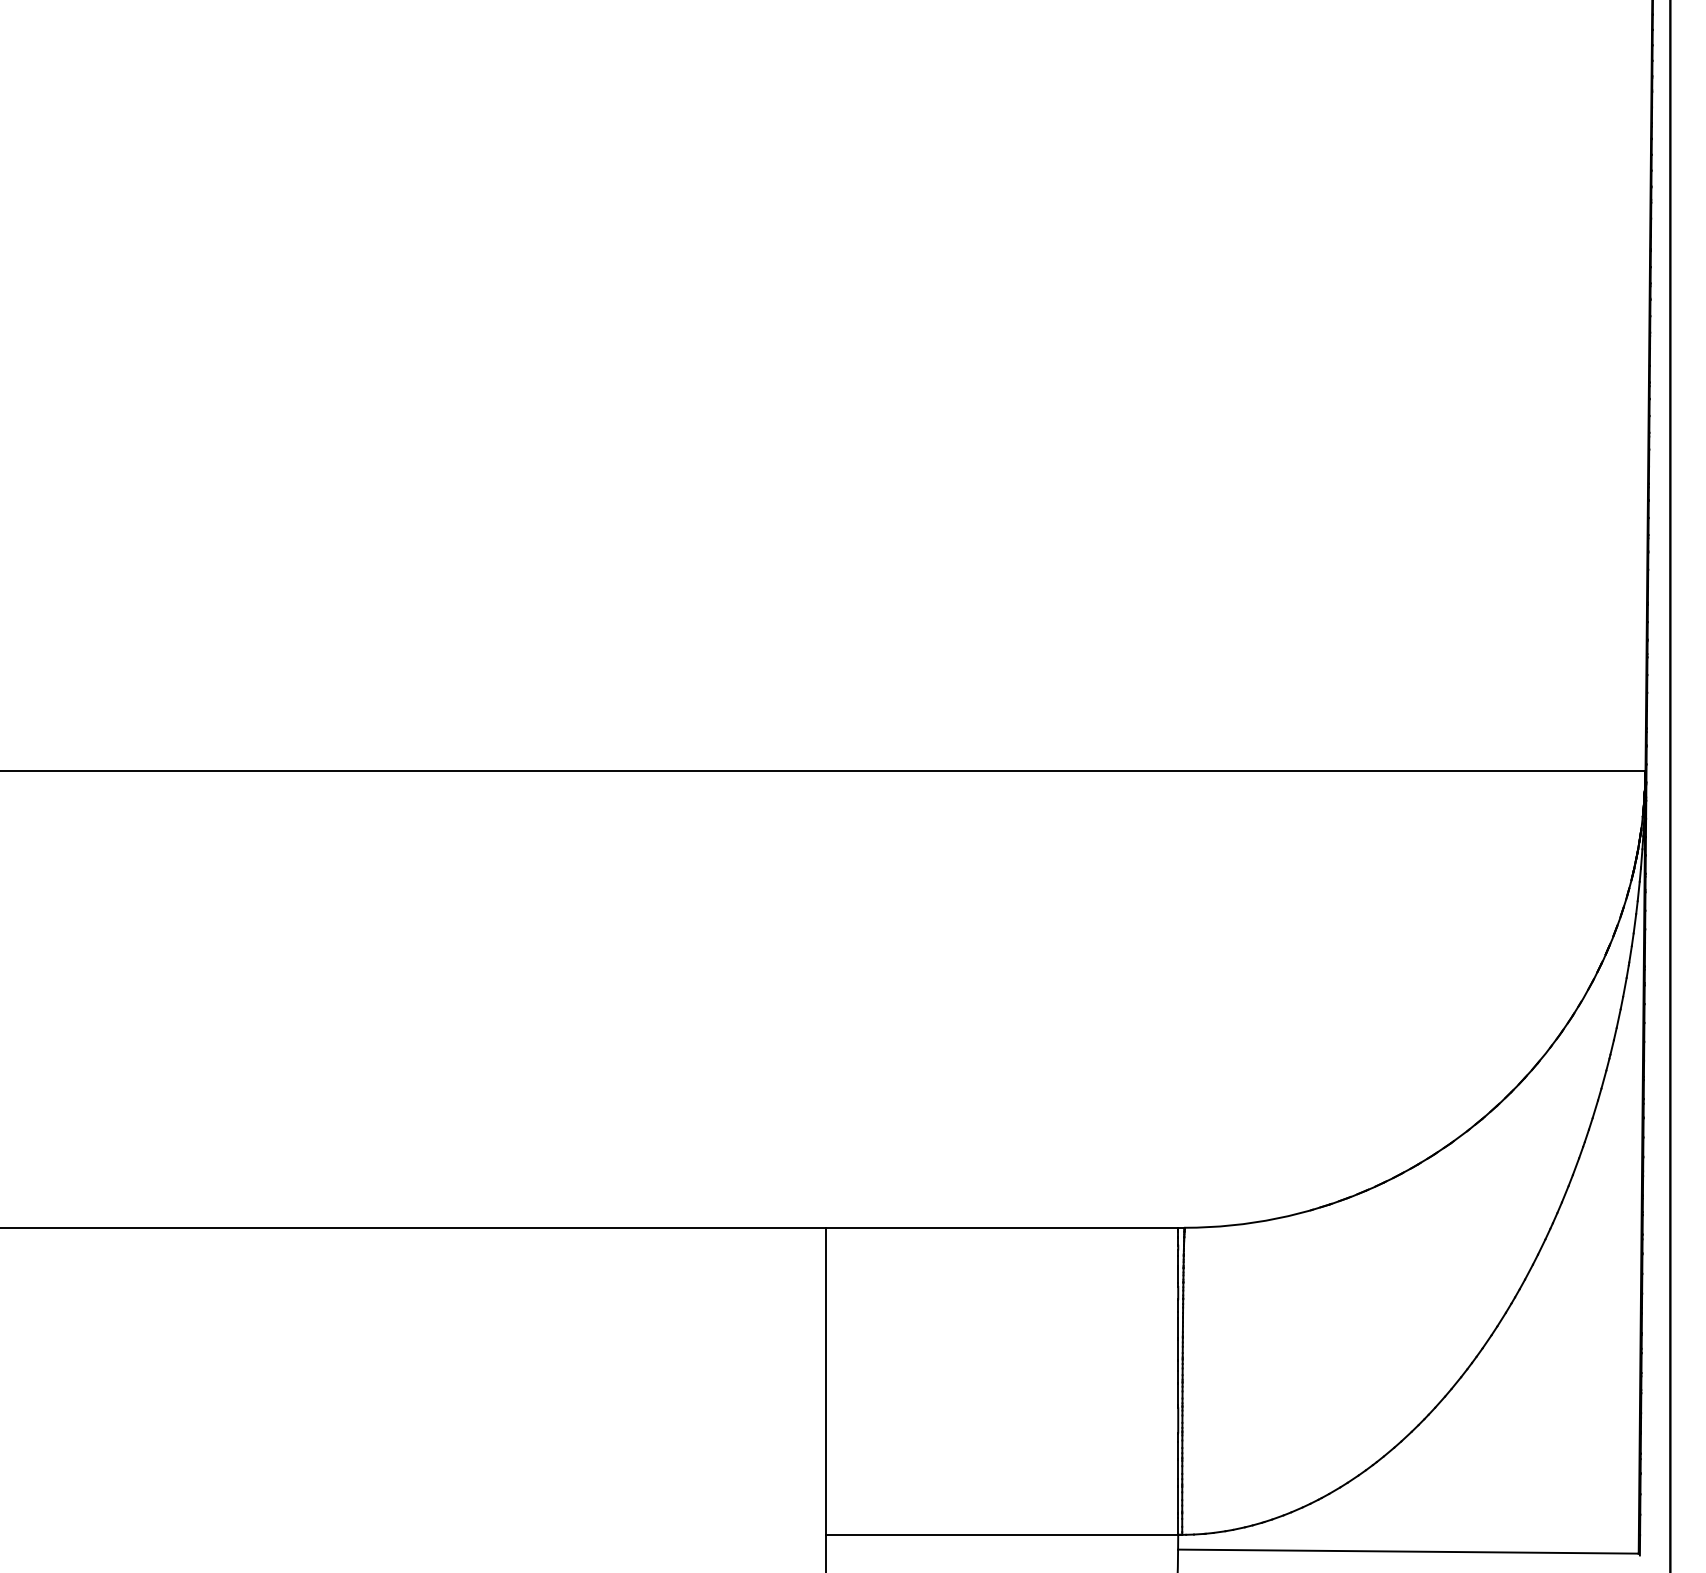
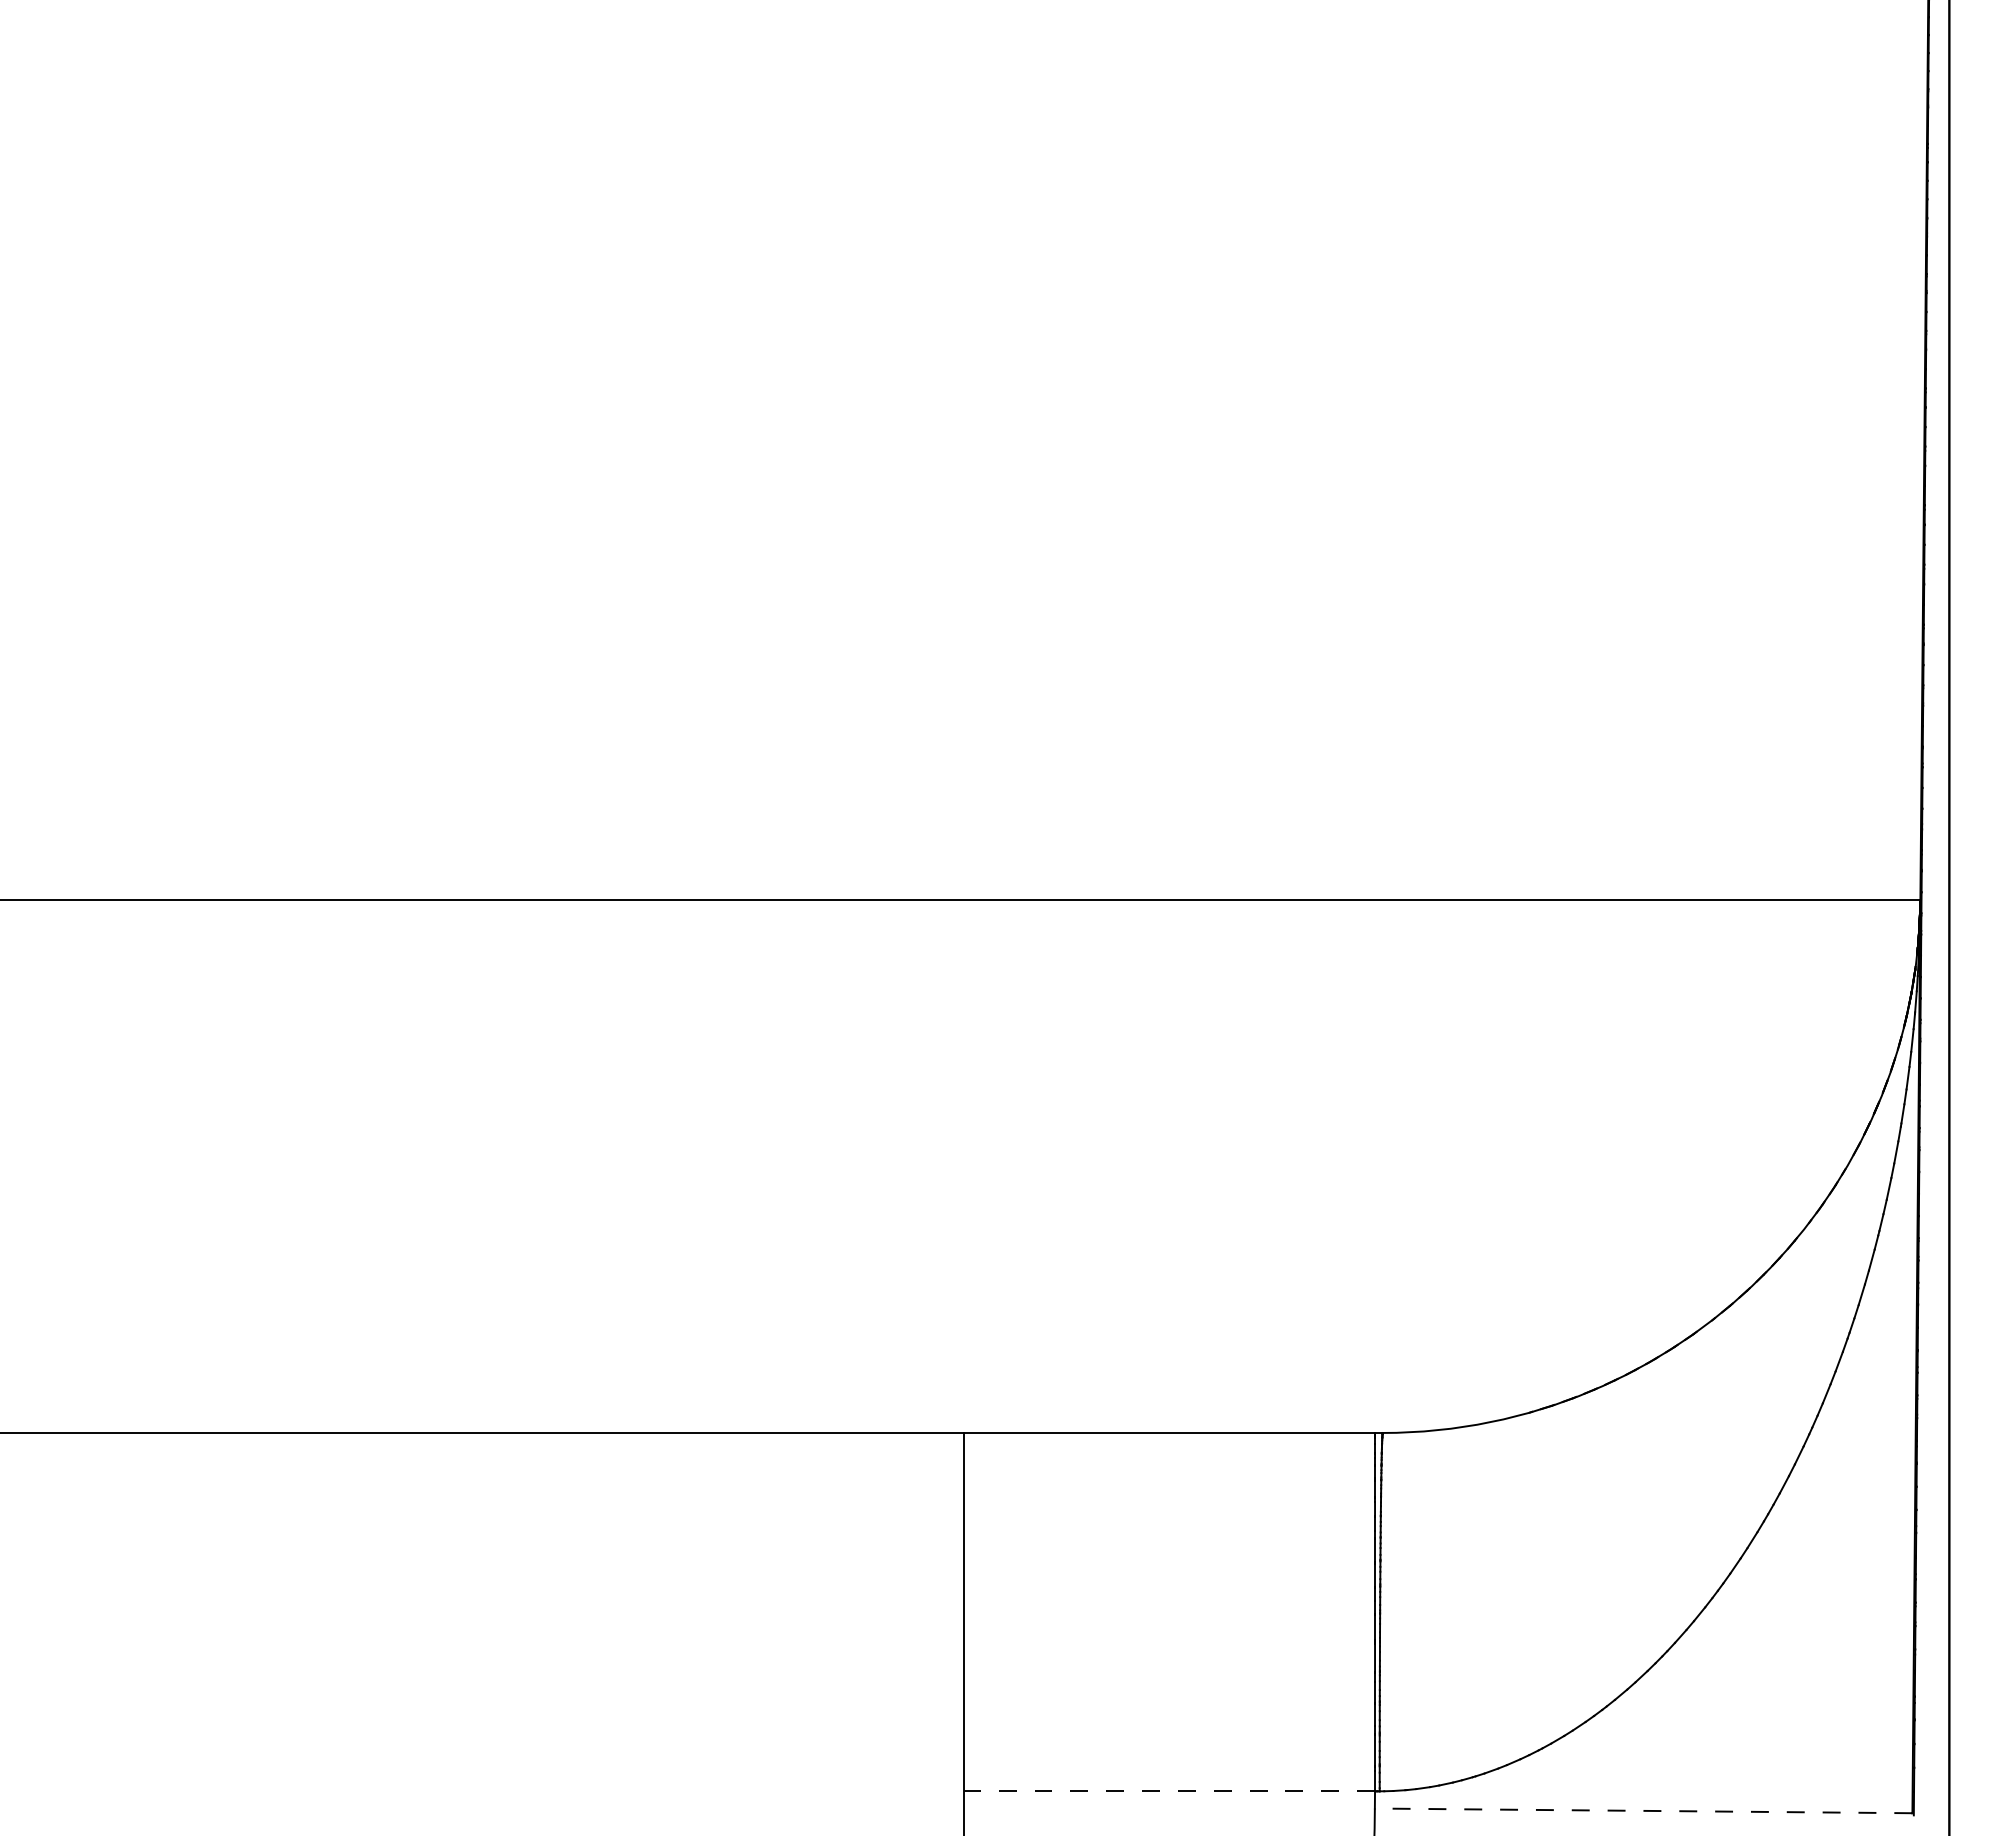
line: (1002, 1535) -> (1169, 1791), solid -> dashed
line: (1408, 1551) -> (1643, 1810), solid -> dashed

